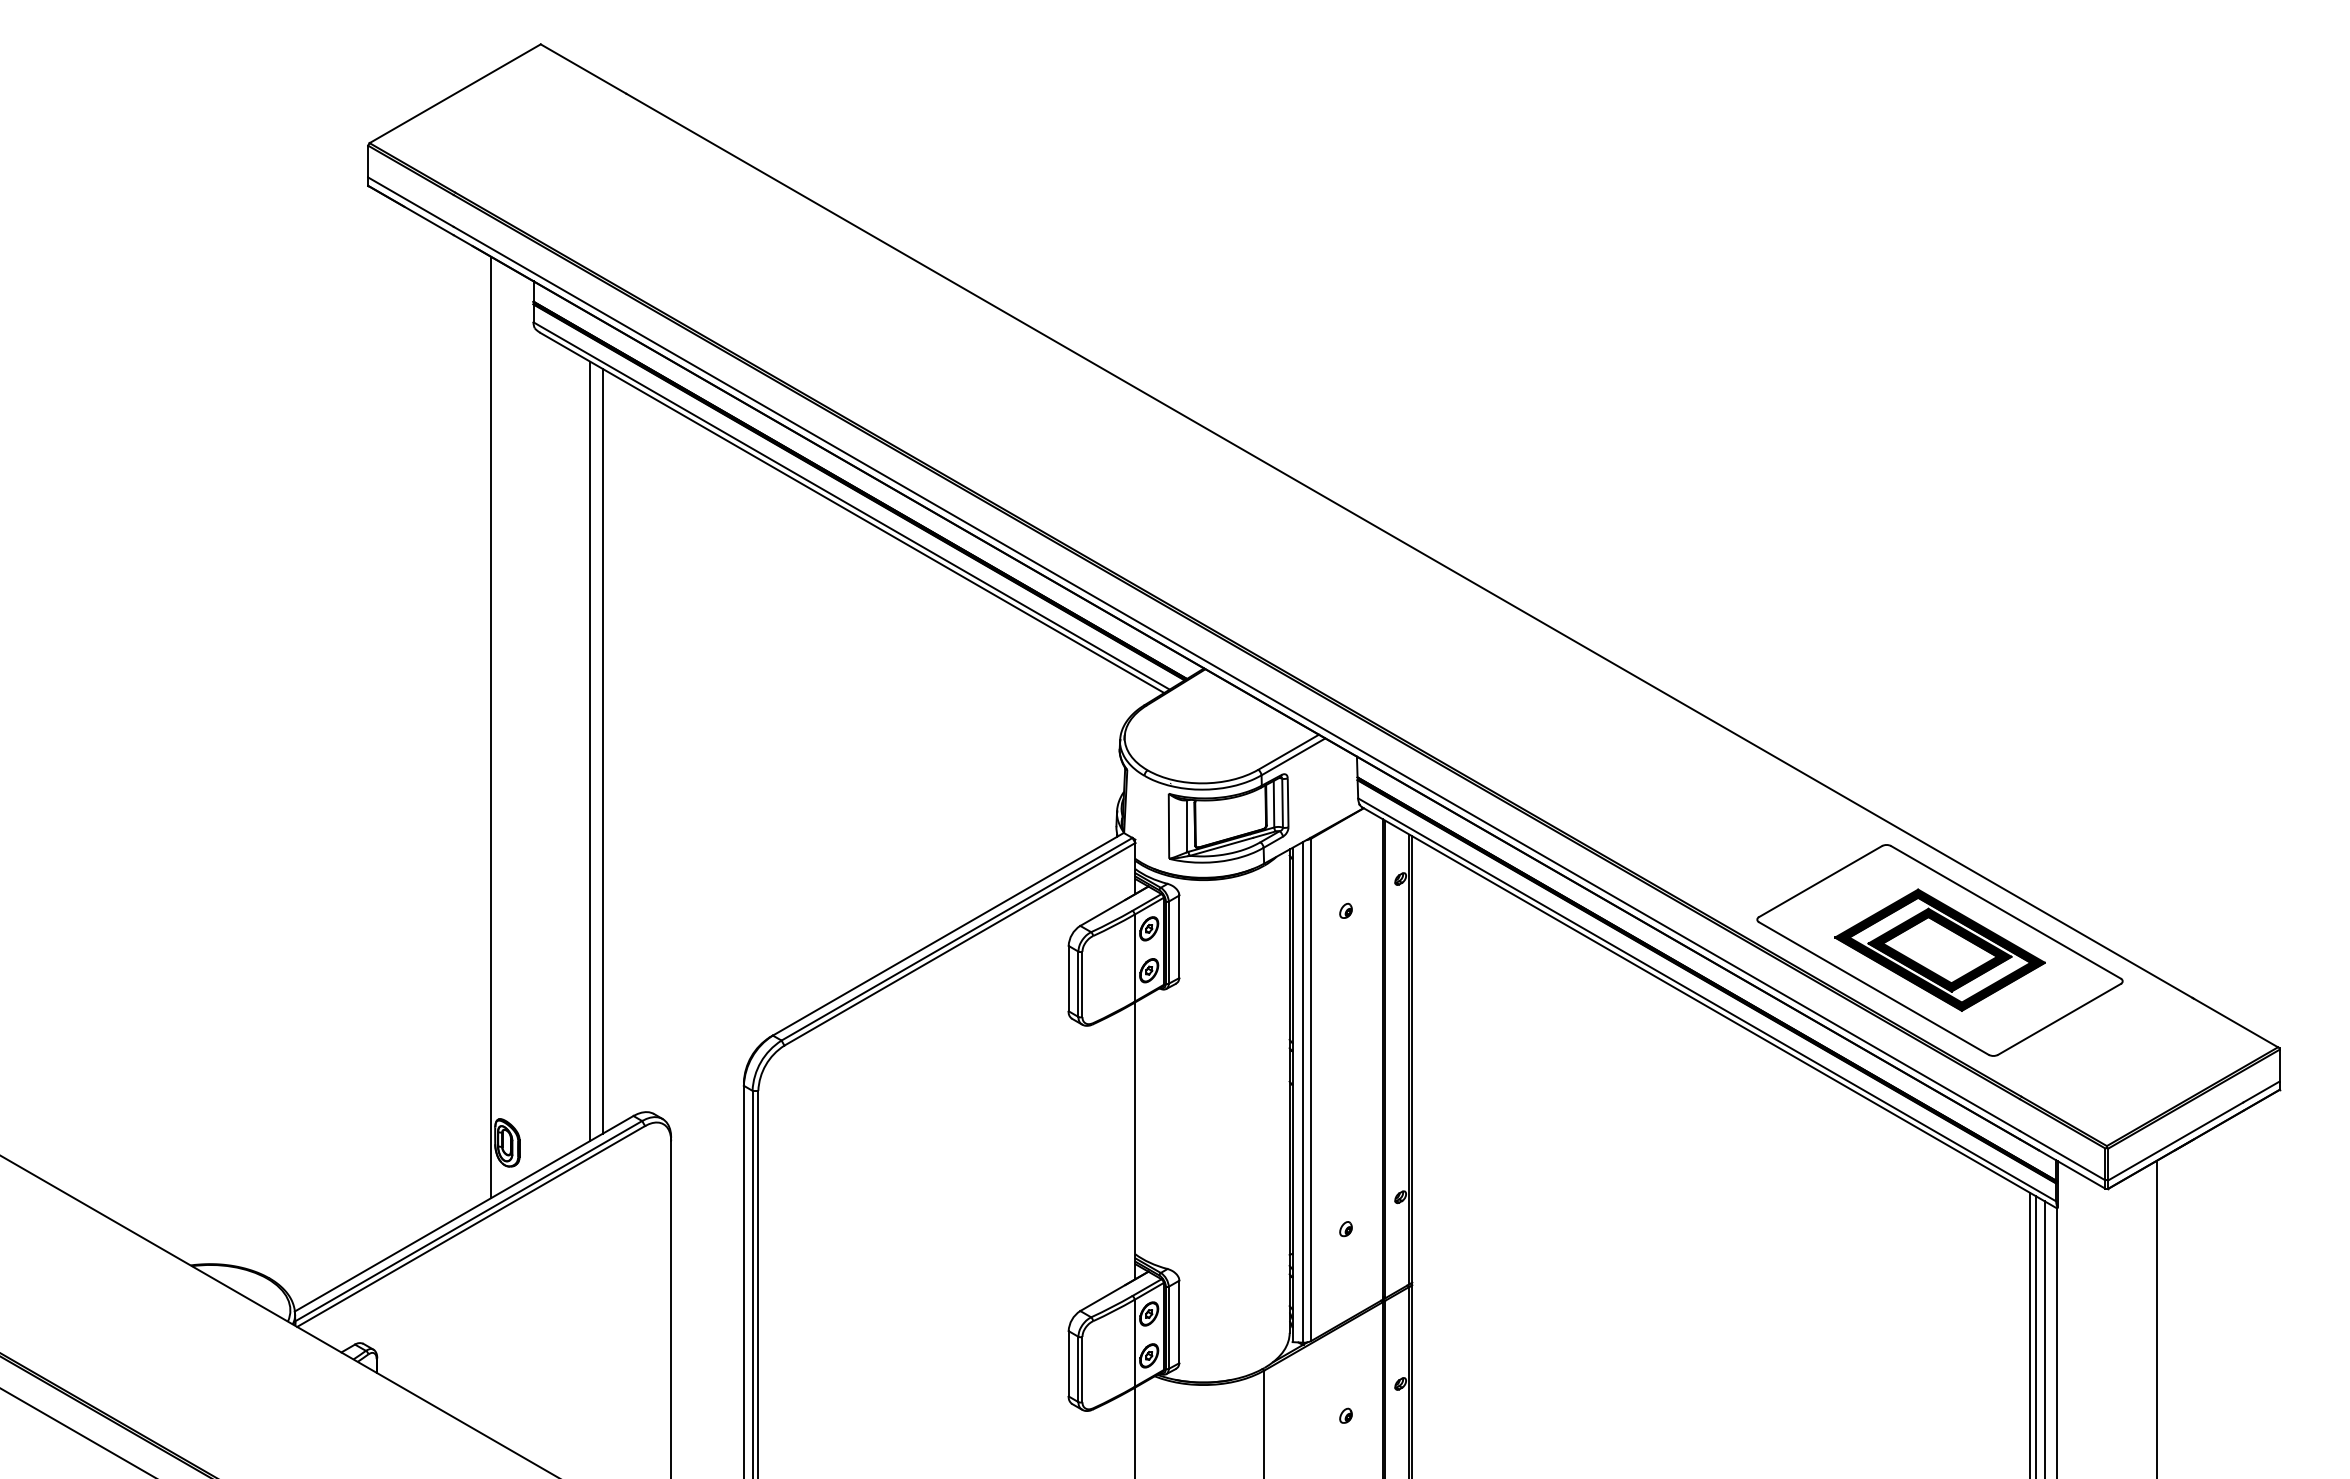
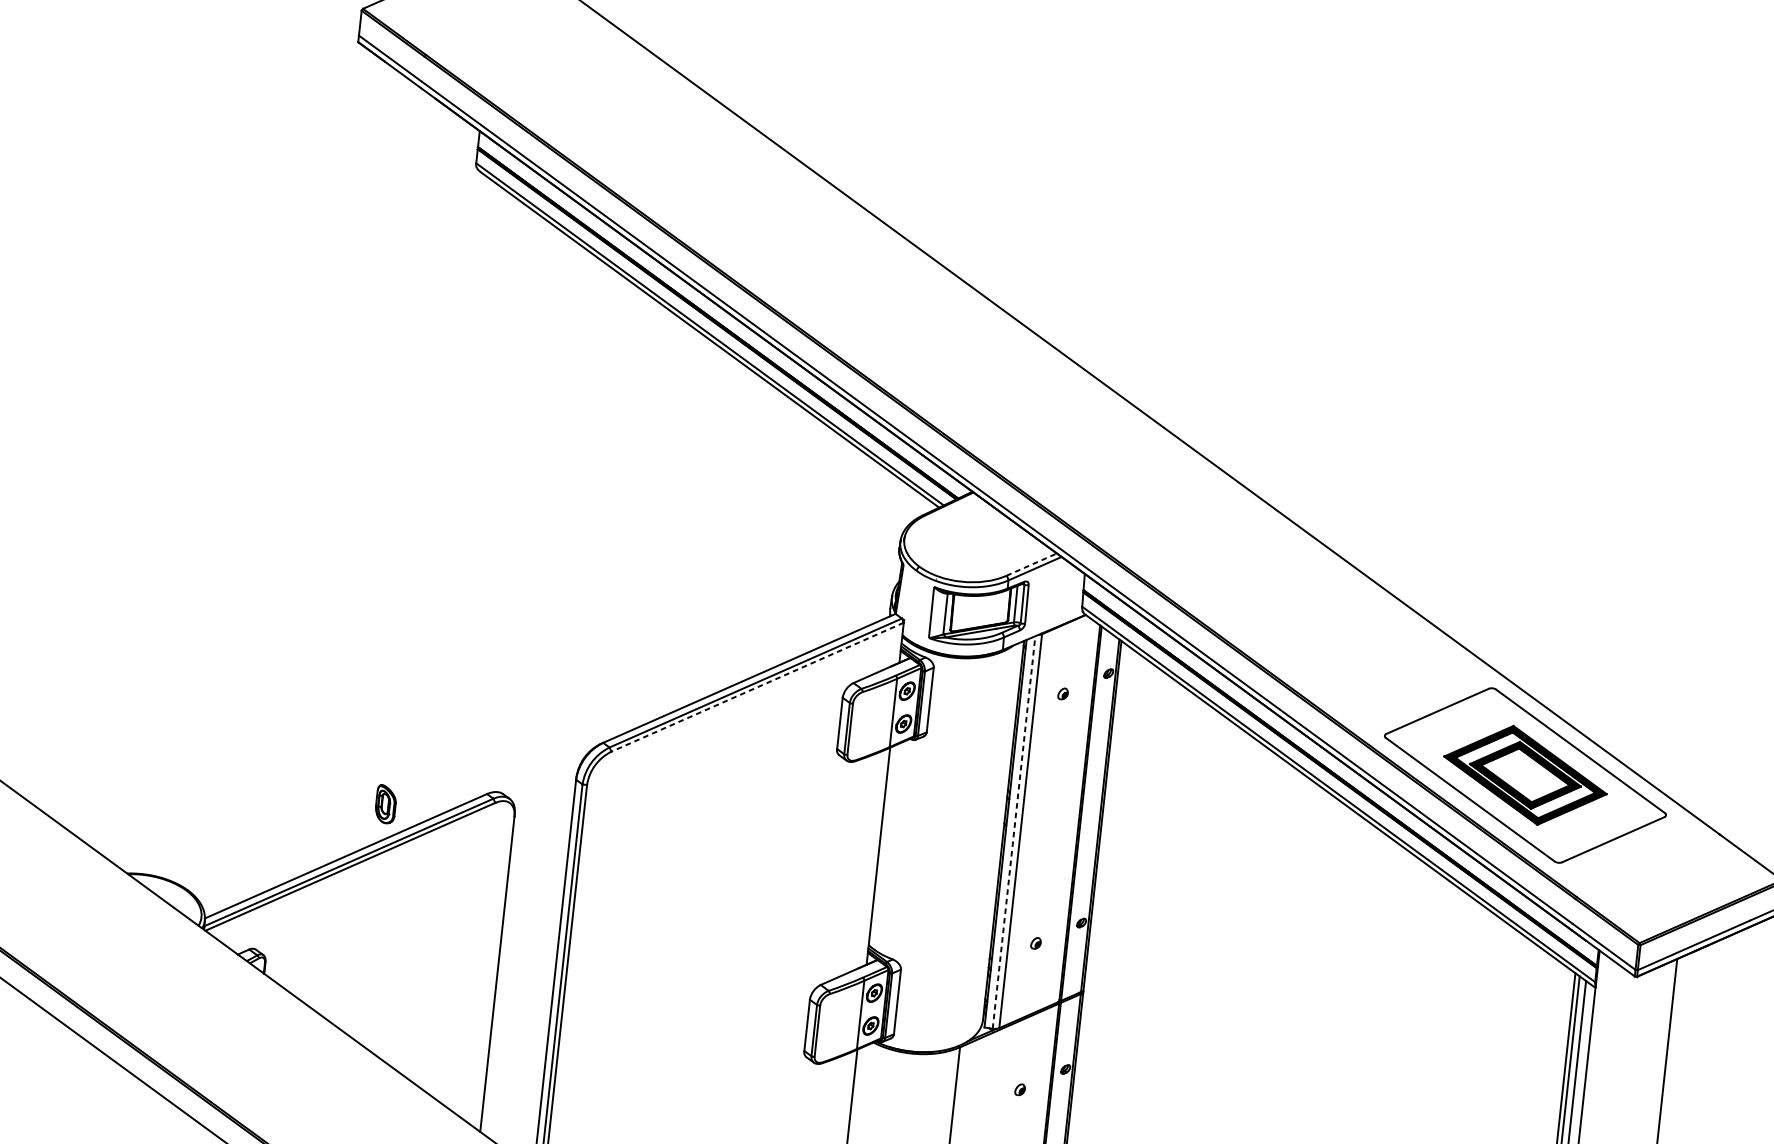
line: (491, 727) -> (408, 477), removed
line: (590, 750) -> (484, 503), removed
line: (603, 751) -> (494, 505), removed
line: (1289, 752) -> (1032, 564), solid -> dashed
line: (959, 944) -> (757, 687), solid -> dashed
line: (1303, 1091) -> (1014, 831), solid -> dashed

